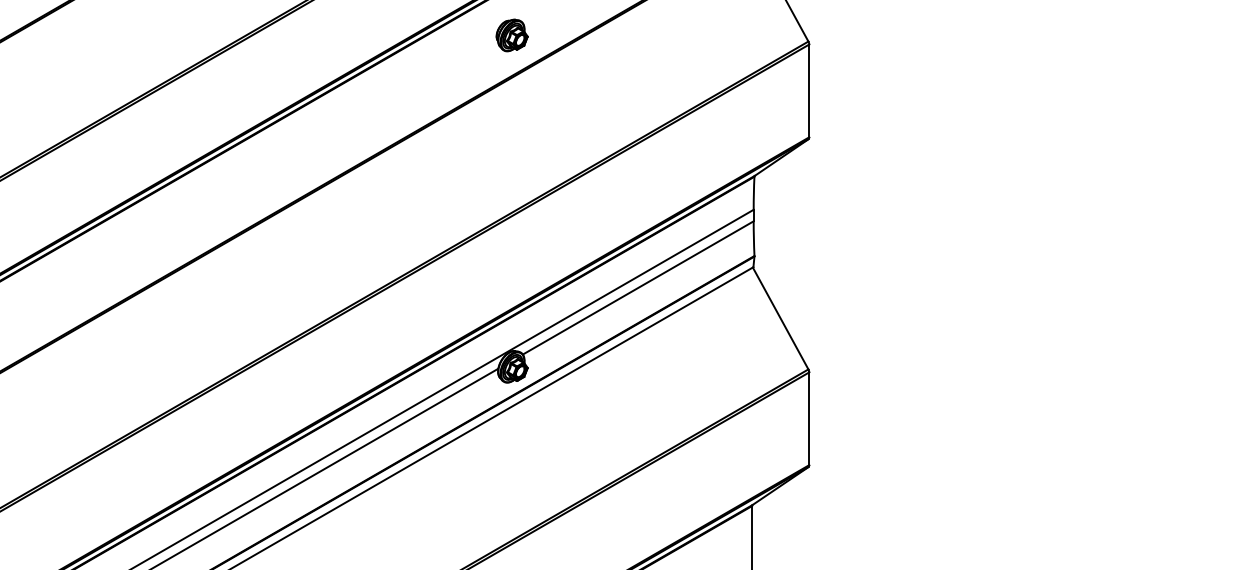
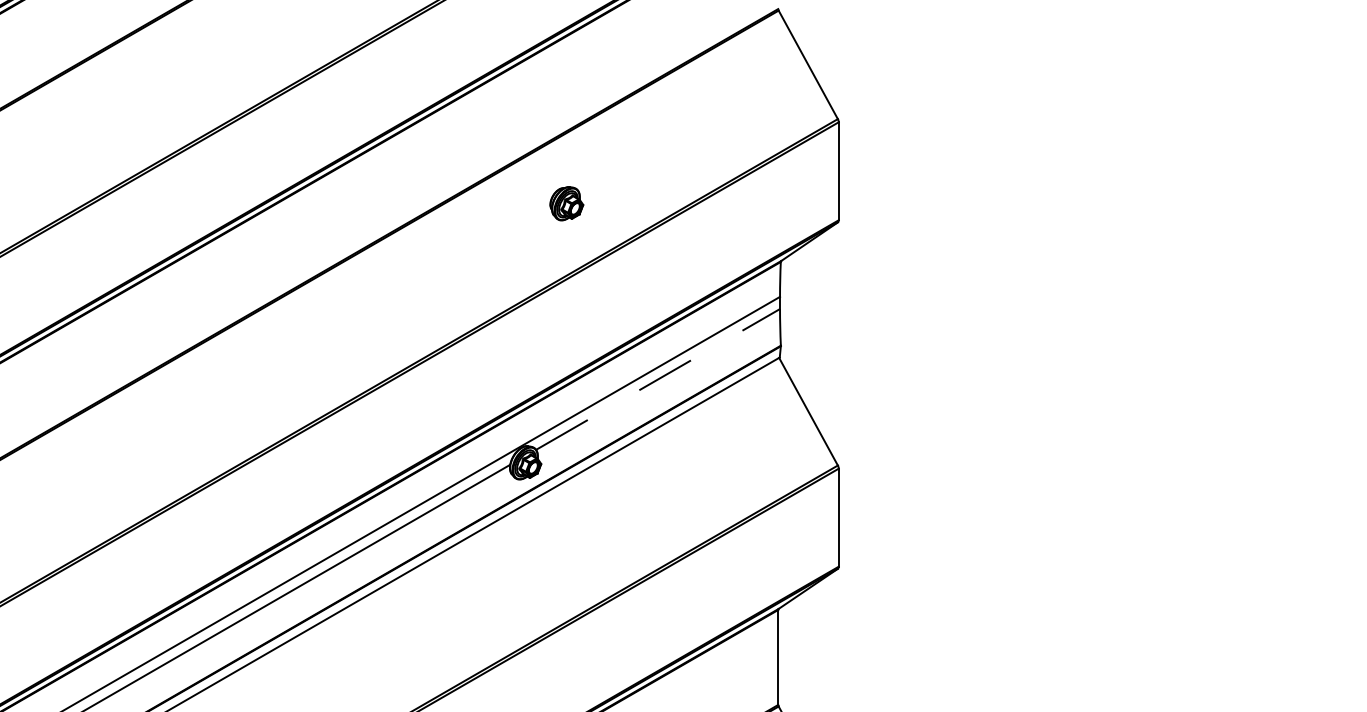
part: (511, 35) -> (566, 203), moved
line: (638, 287) -> (658, 379), solid -> dashed

